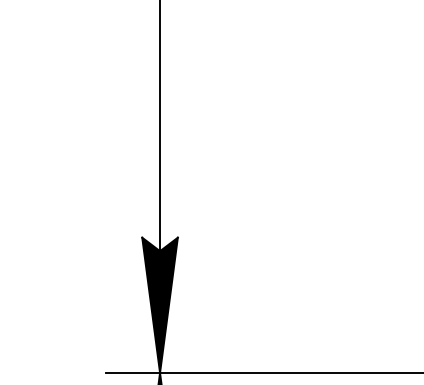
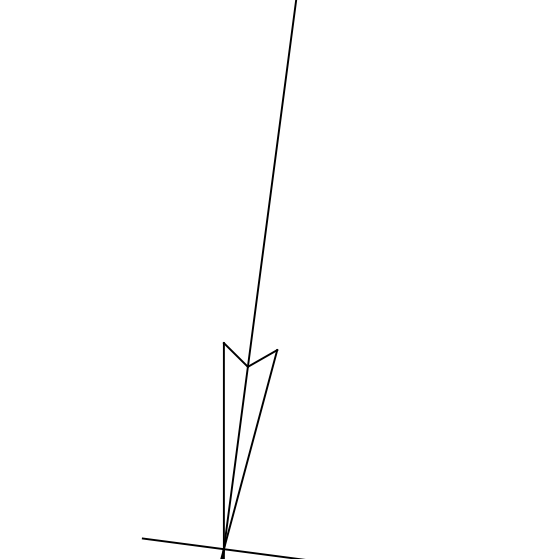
fill: (159, 304) -> (236, 446), removed

